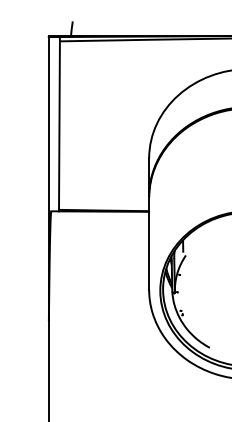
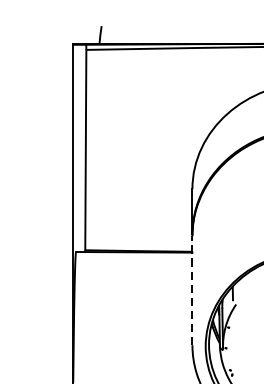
line: (149, 243) -> (192, 290), solid -> dashed

